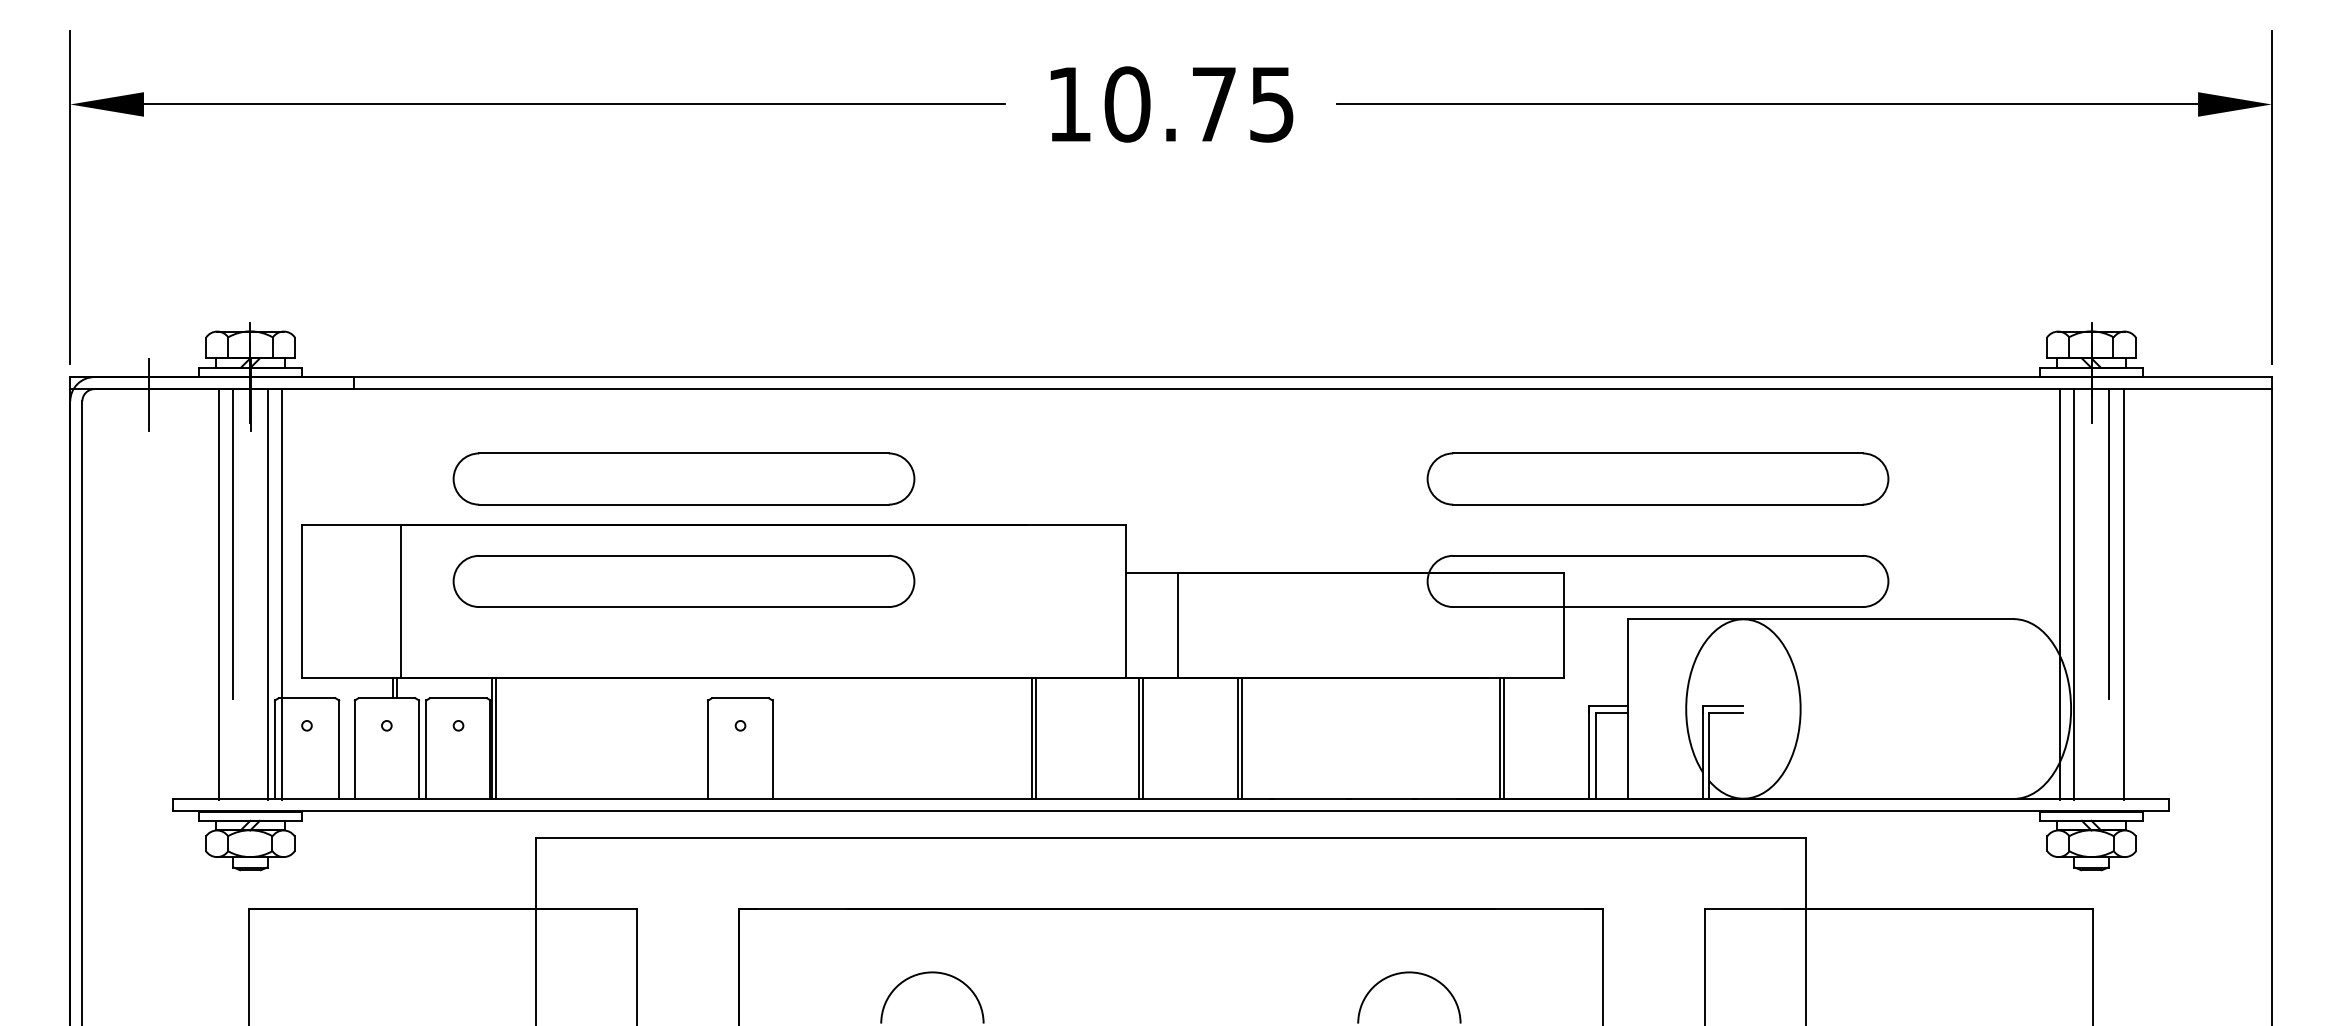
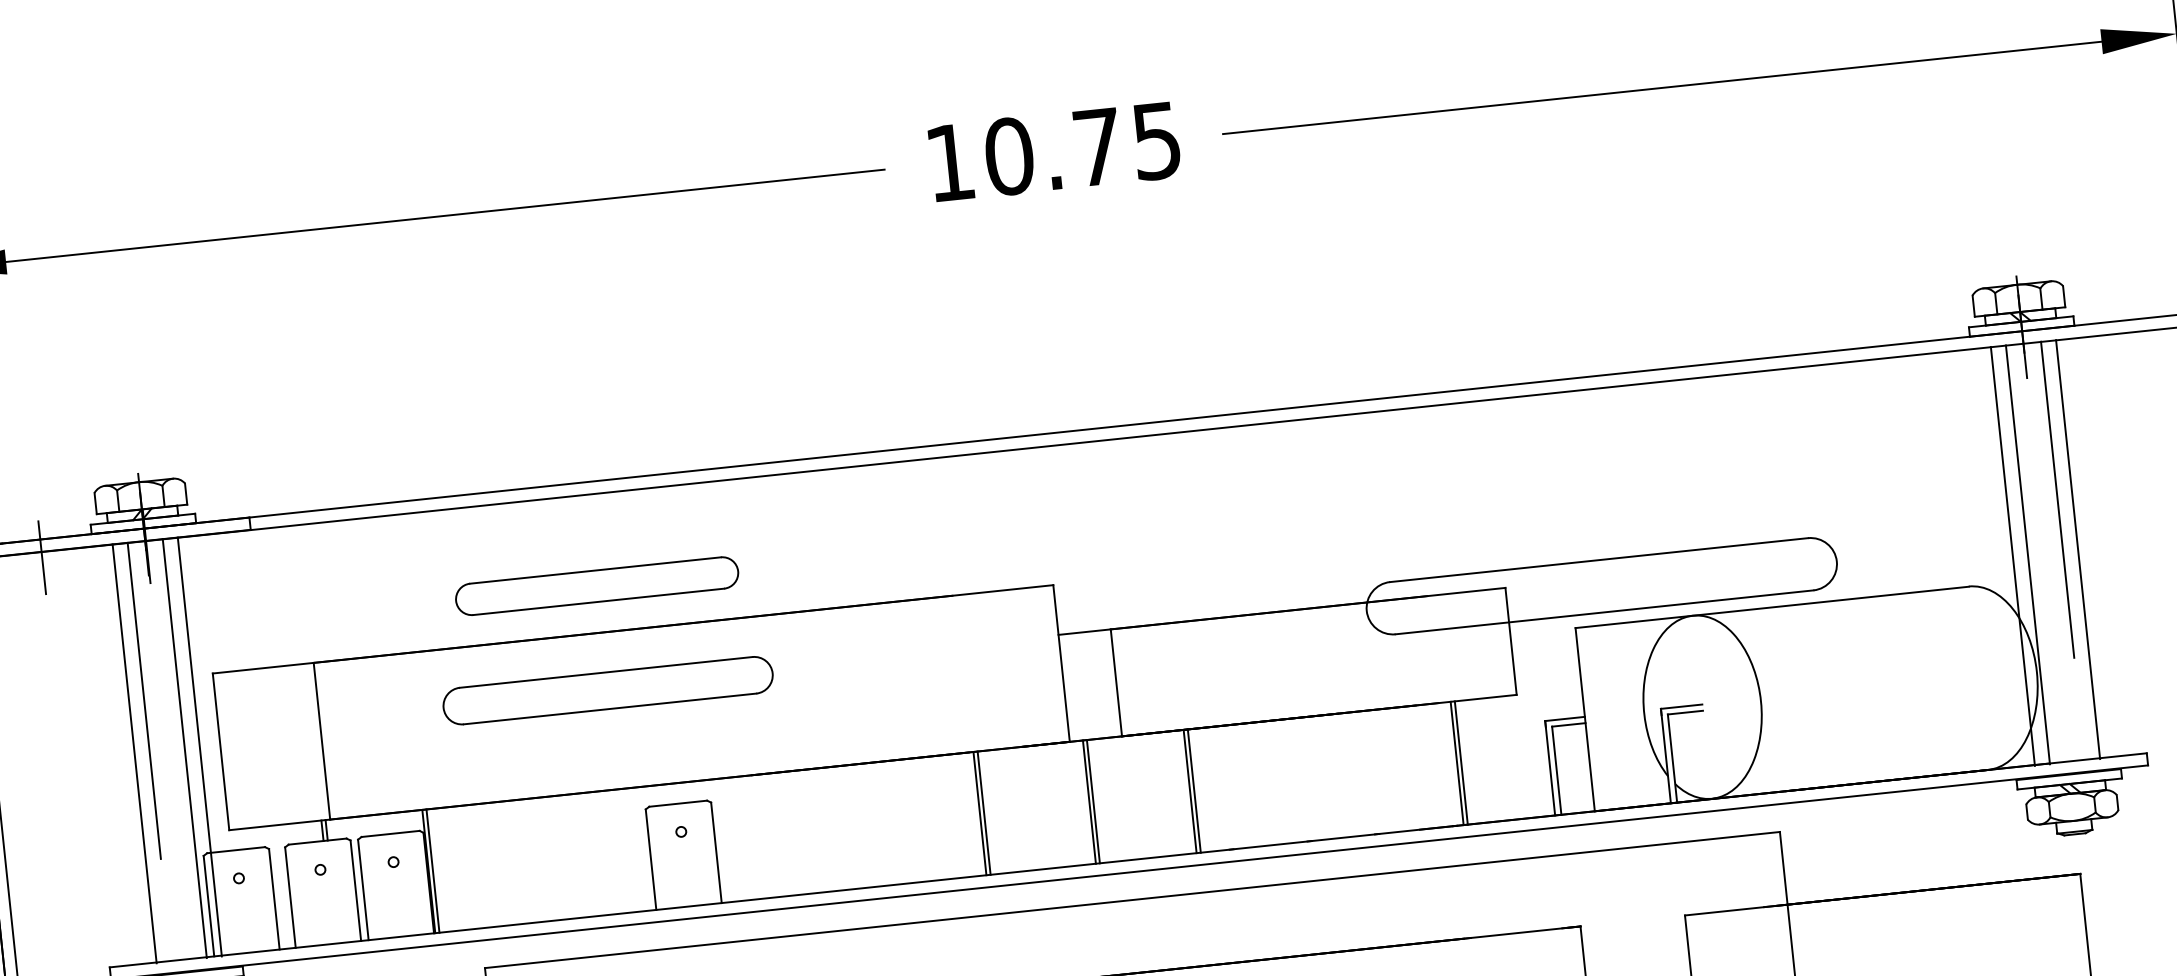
part: (683, 478) -> (596, 585), size x0.6
part: (1657, 478) -> (1590, 481), removed
part: (683, 581) -> (607, 690), size x0.7

